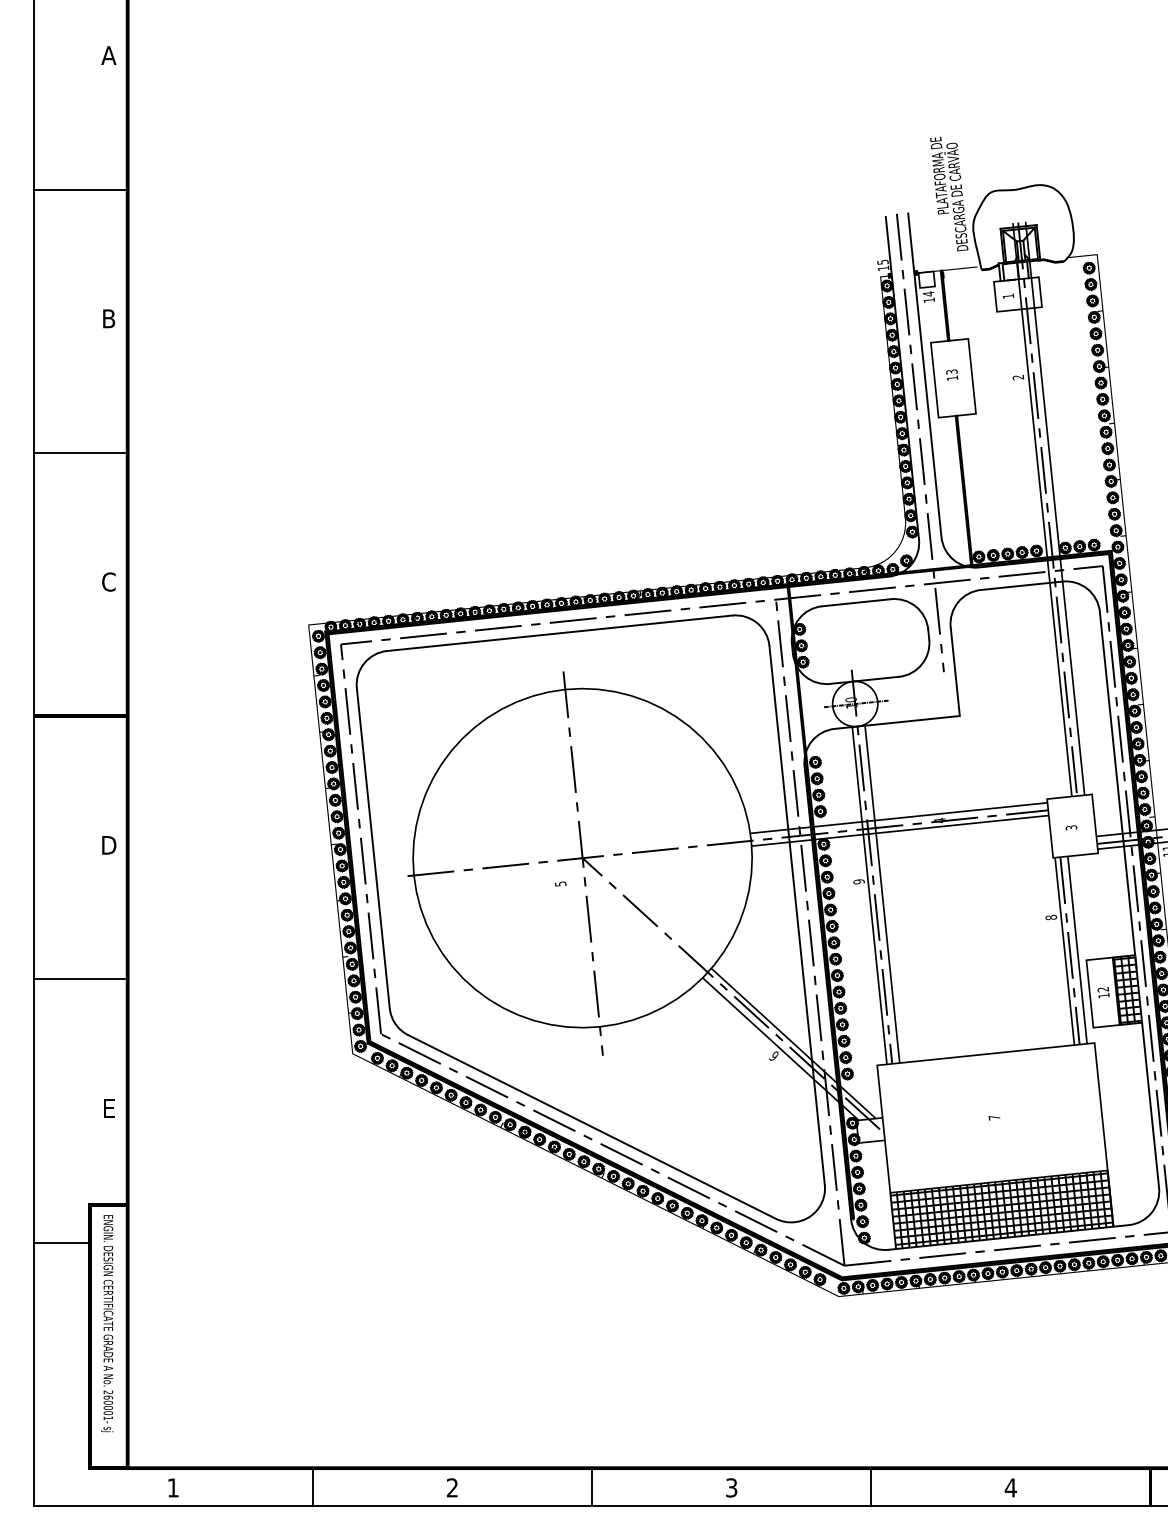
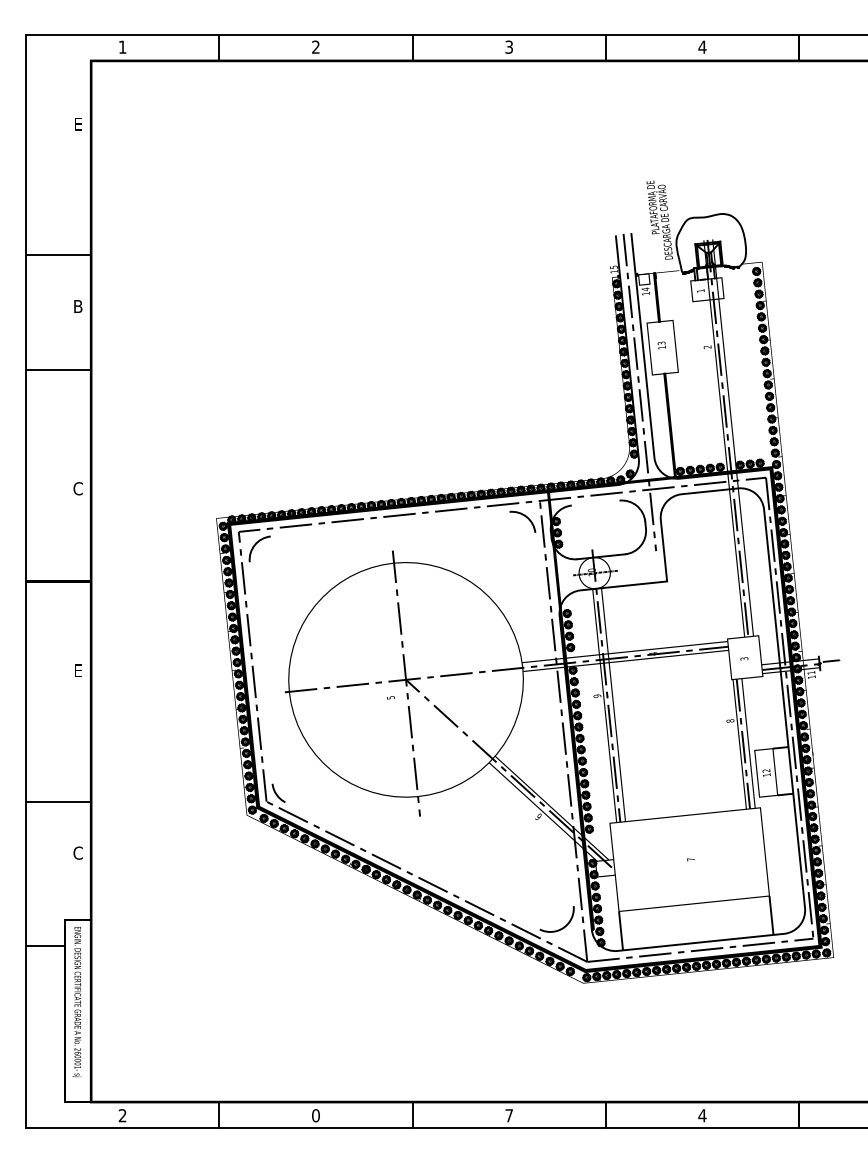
text: (109, 54) -> (78, 123), A -> E
line: (80, 190) -> (58, 255), moved
line: (80, 453) -> (58, 370), moved
line: (856, 601) -> (595, 502), removed
line: (558, 632) -> (389, 523), removed
text: (109, 844) -> (78, 670), D -> E
line: (372, 847) -> (260, 672), removed
line: (797, 915) -> (554, 719), removed
line: (80, 979) -> (58, 801), moved
hatch: (1127, 990) -> (783, 771), removed
text: (107, 1107) -> (77, 852), E -> C
line: (591, 1126) -> (412, 865), removed
hatch: (1002, 1208) -> (696, 922), removed
text: (172, 1487) -> (122, 1115), 1 -> 2
text: (451, 1487) -> (315, 1115), 2 -> 0
text: (730, 1487) -> (508, 1115), 3 -> 7

